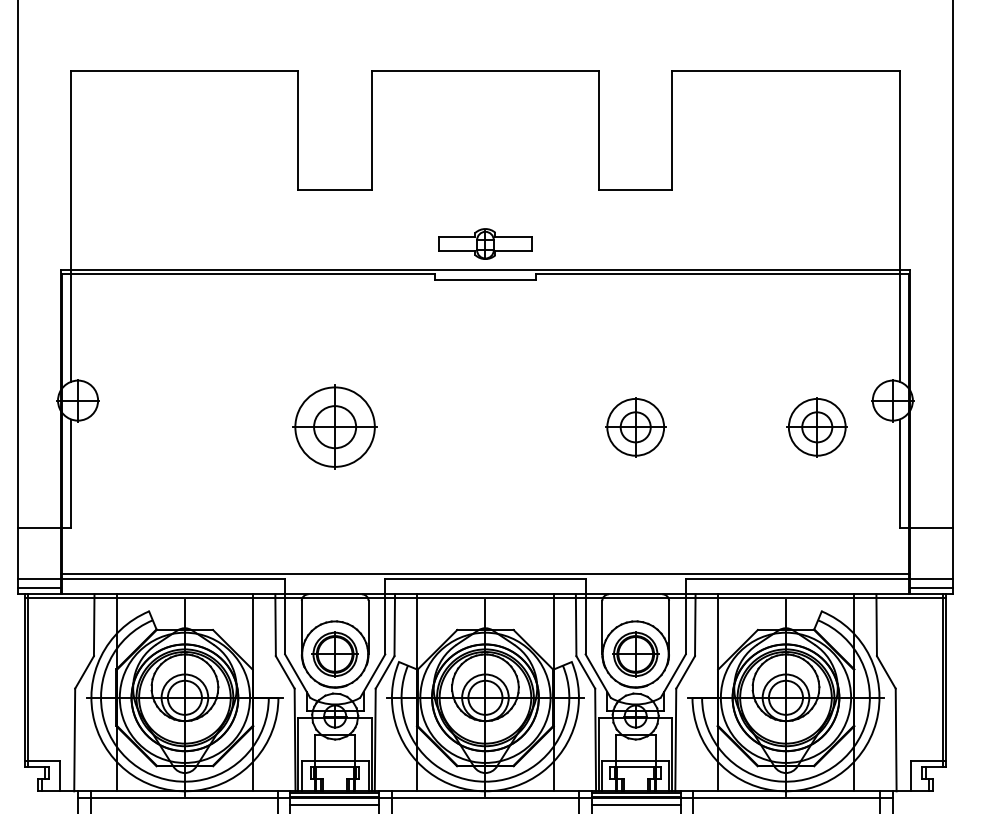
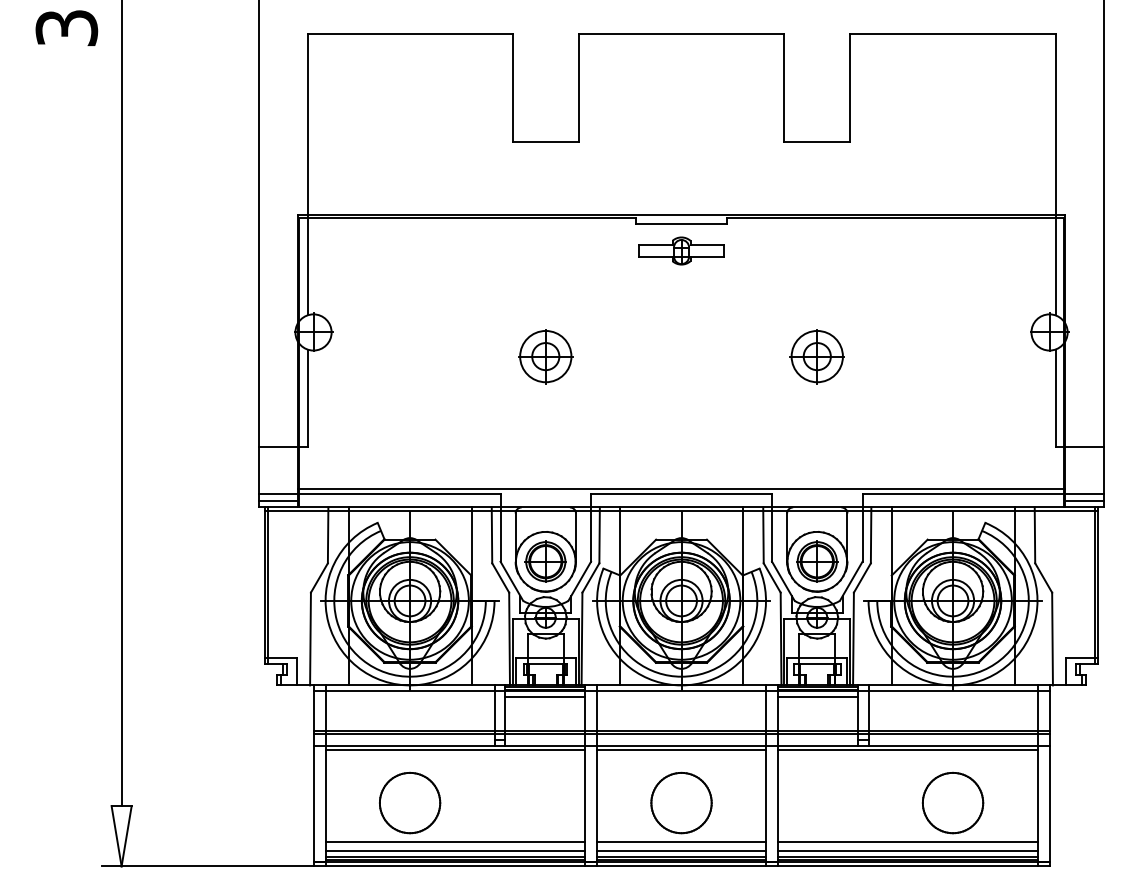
part: (485, 243) -> (681, 250), moved
part: (334, 427) -> (545, 356), size x0.71
part: (816, 427) -> (980, 356), removed

